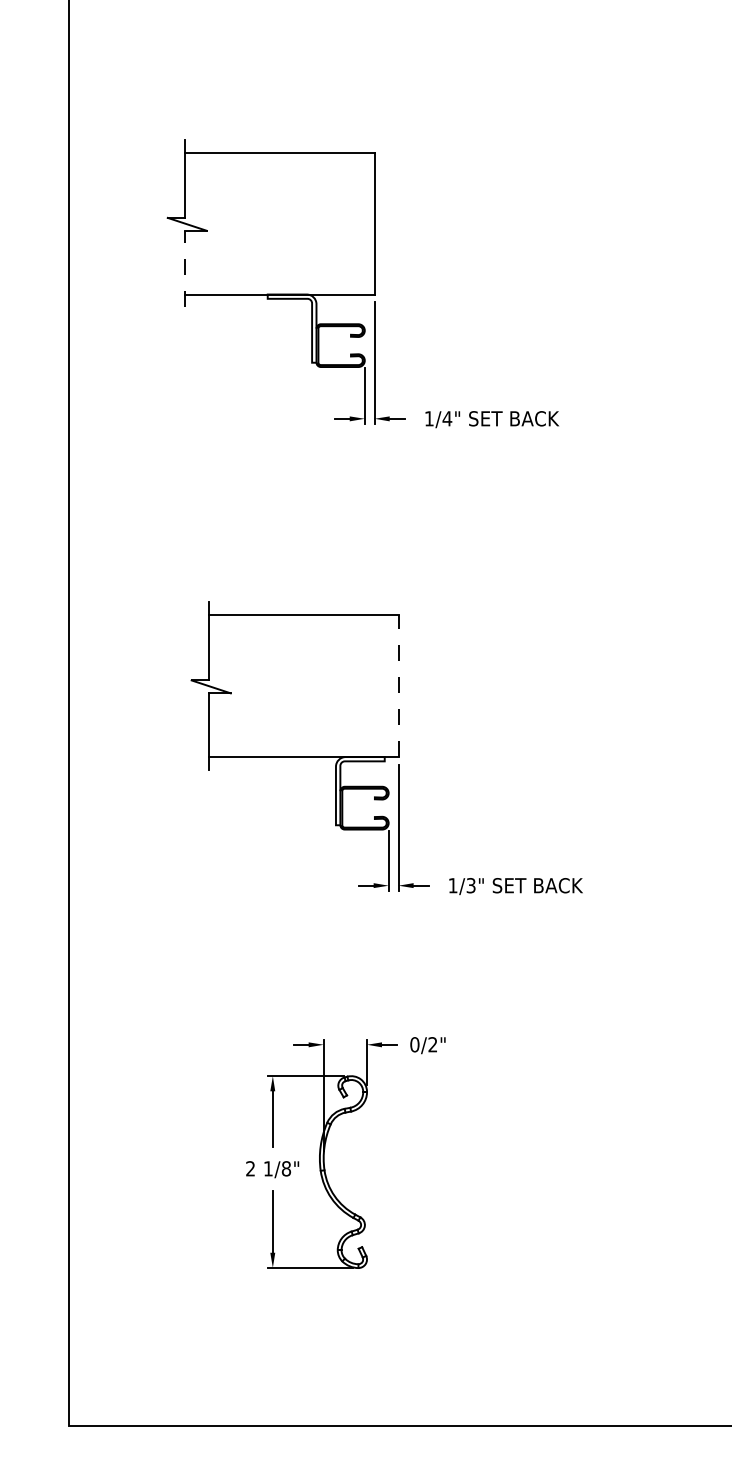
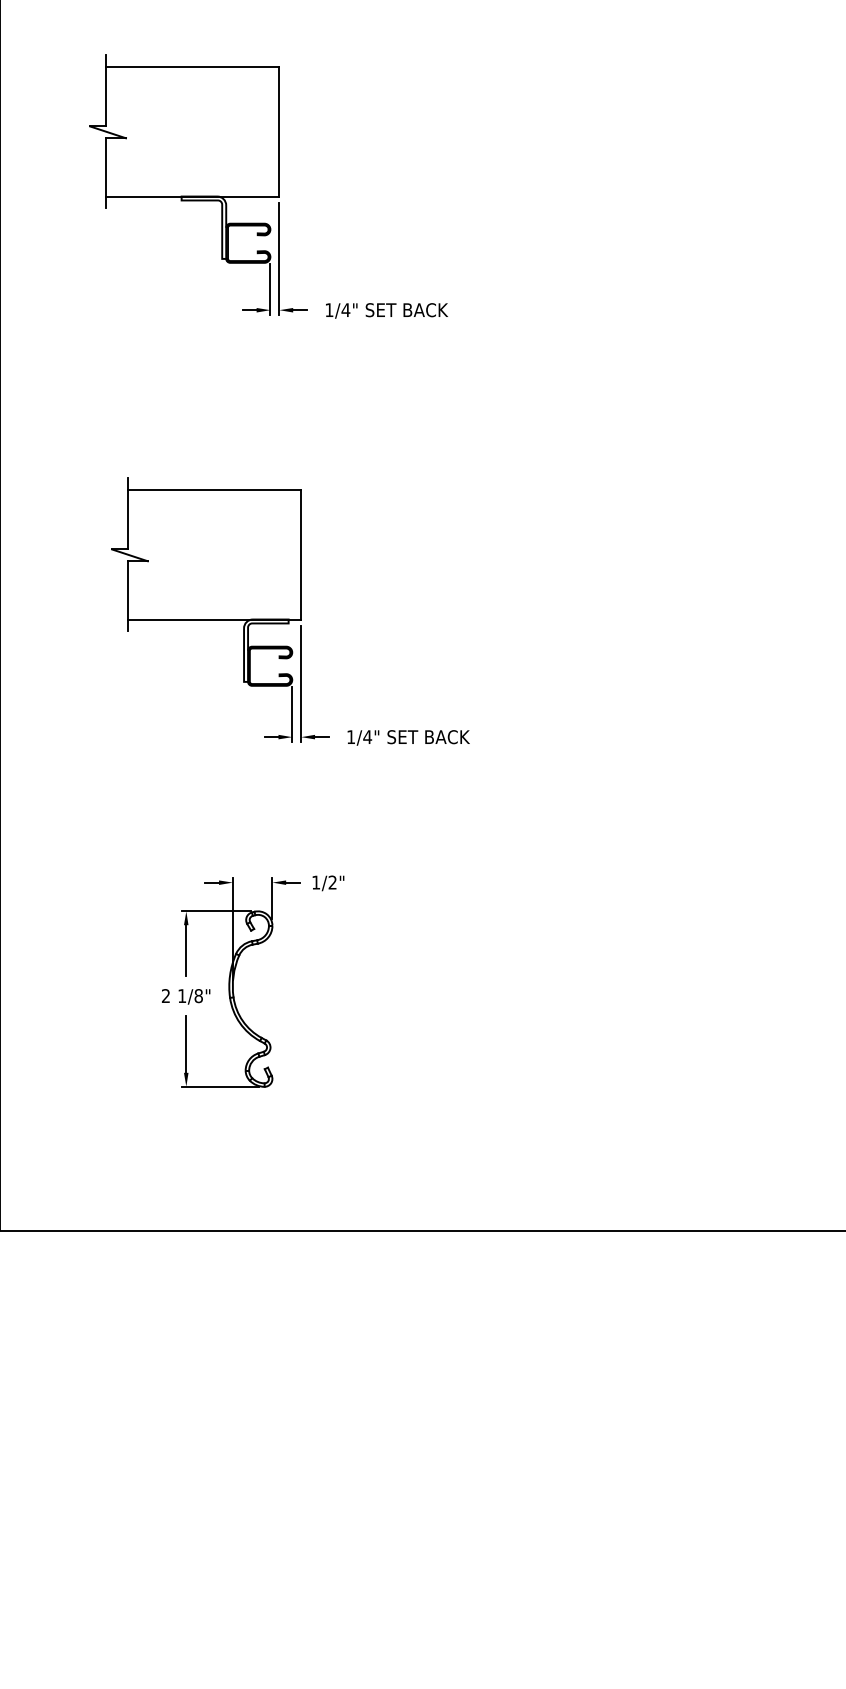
line: (185, 268) -> (106, 172), dashed -> solid
line: (398, 685) -> (301, 554), dashed -> solid
text: (470, 886) -> (367, 737), 1/3" -> 1/4"
text: (415, 1044) -> (316, 882), 0/2" -> 1/2"

